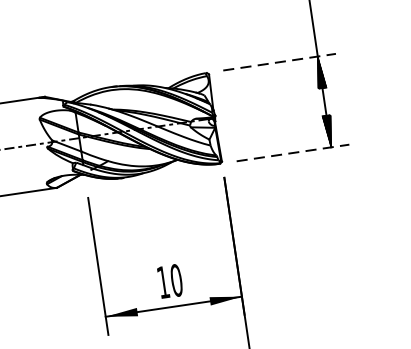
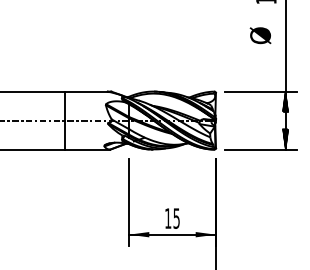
line: (280, 61) -> (261, 91), dashed -> solid
line: (293, 152) -> (261, 149), dashed -> solid
text: (176, 280) -> (176, 218), 10 -> 15

